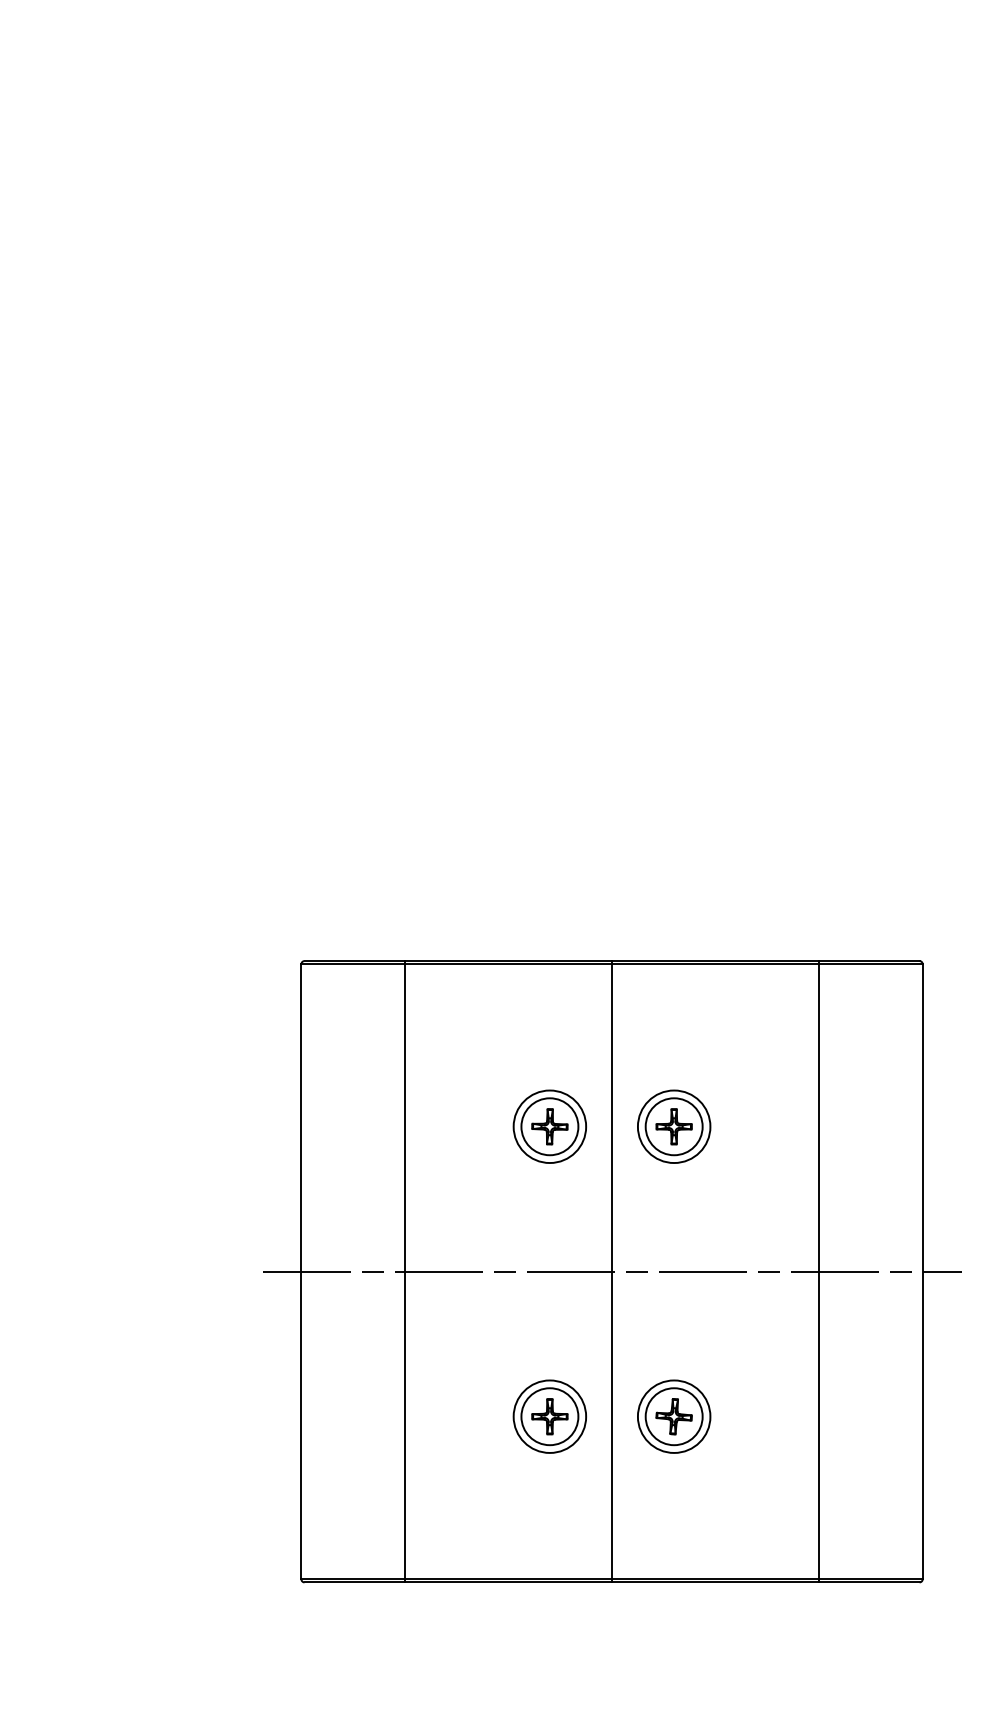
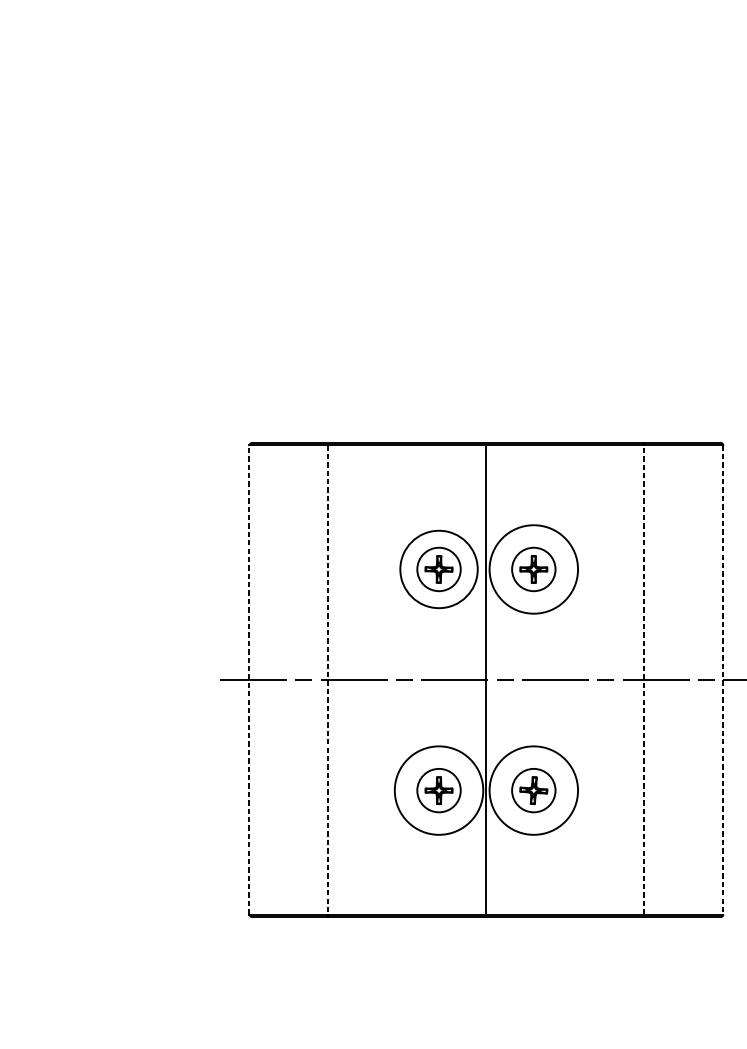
circle: (549, 1126) -> (438, 569), size x1.4
circle: (673, 1126) -> (533, 569), size x1.6
line: (301, 1271) -> (249, 679), solid -> dashed
line: (404, 1271) -> (328, 679), solid -> dashed
line: (819, 1271) -> (644, 679), solid -> dashed
line: (922, 1271) -> (723, 679), solid -> dashed
circle: (549, 1416) -> (438, 790), size x1.6
circle: (673, 1416) -> (533, 790), size x1.6

